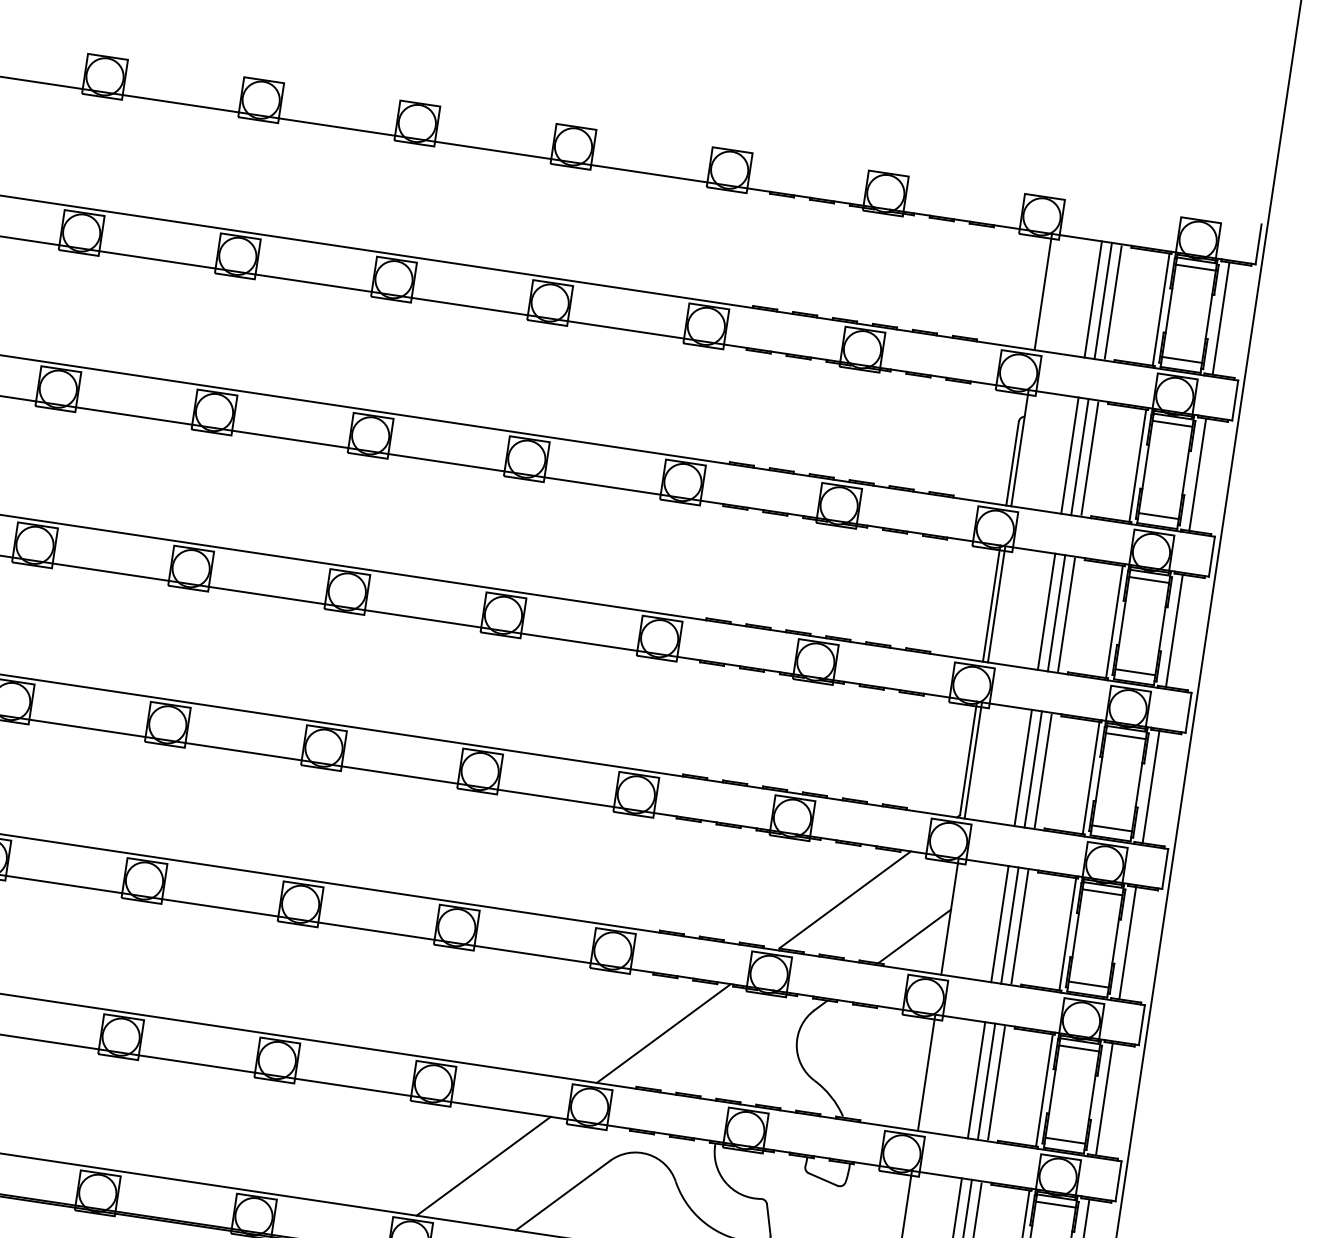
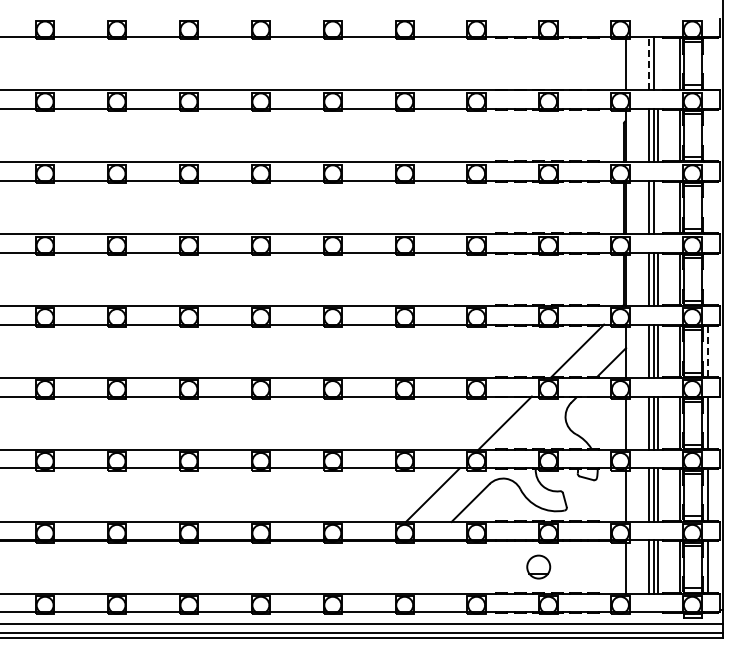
line: (1094, 299) -> (649, 63), solid -> dashed
line: (1113, 302) -> (658, 63), removed
line: (1220, 317) -> (707, 63), removed
line: (1196, 474) -> (707, 135), removed
line: (1067, 614) -> (658, 207), removed
line: (1173, 630) -> (707, 207), removed
line: (1150, 787) -> (707, 279), removed
line: (1126, 943) -> (707, 351), solid -> dashed

